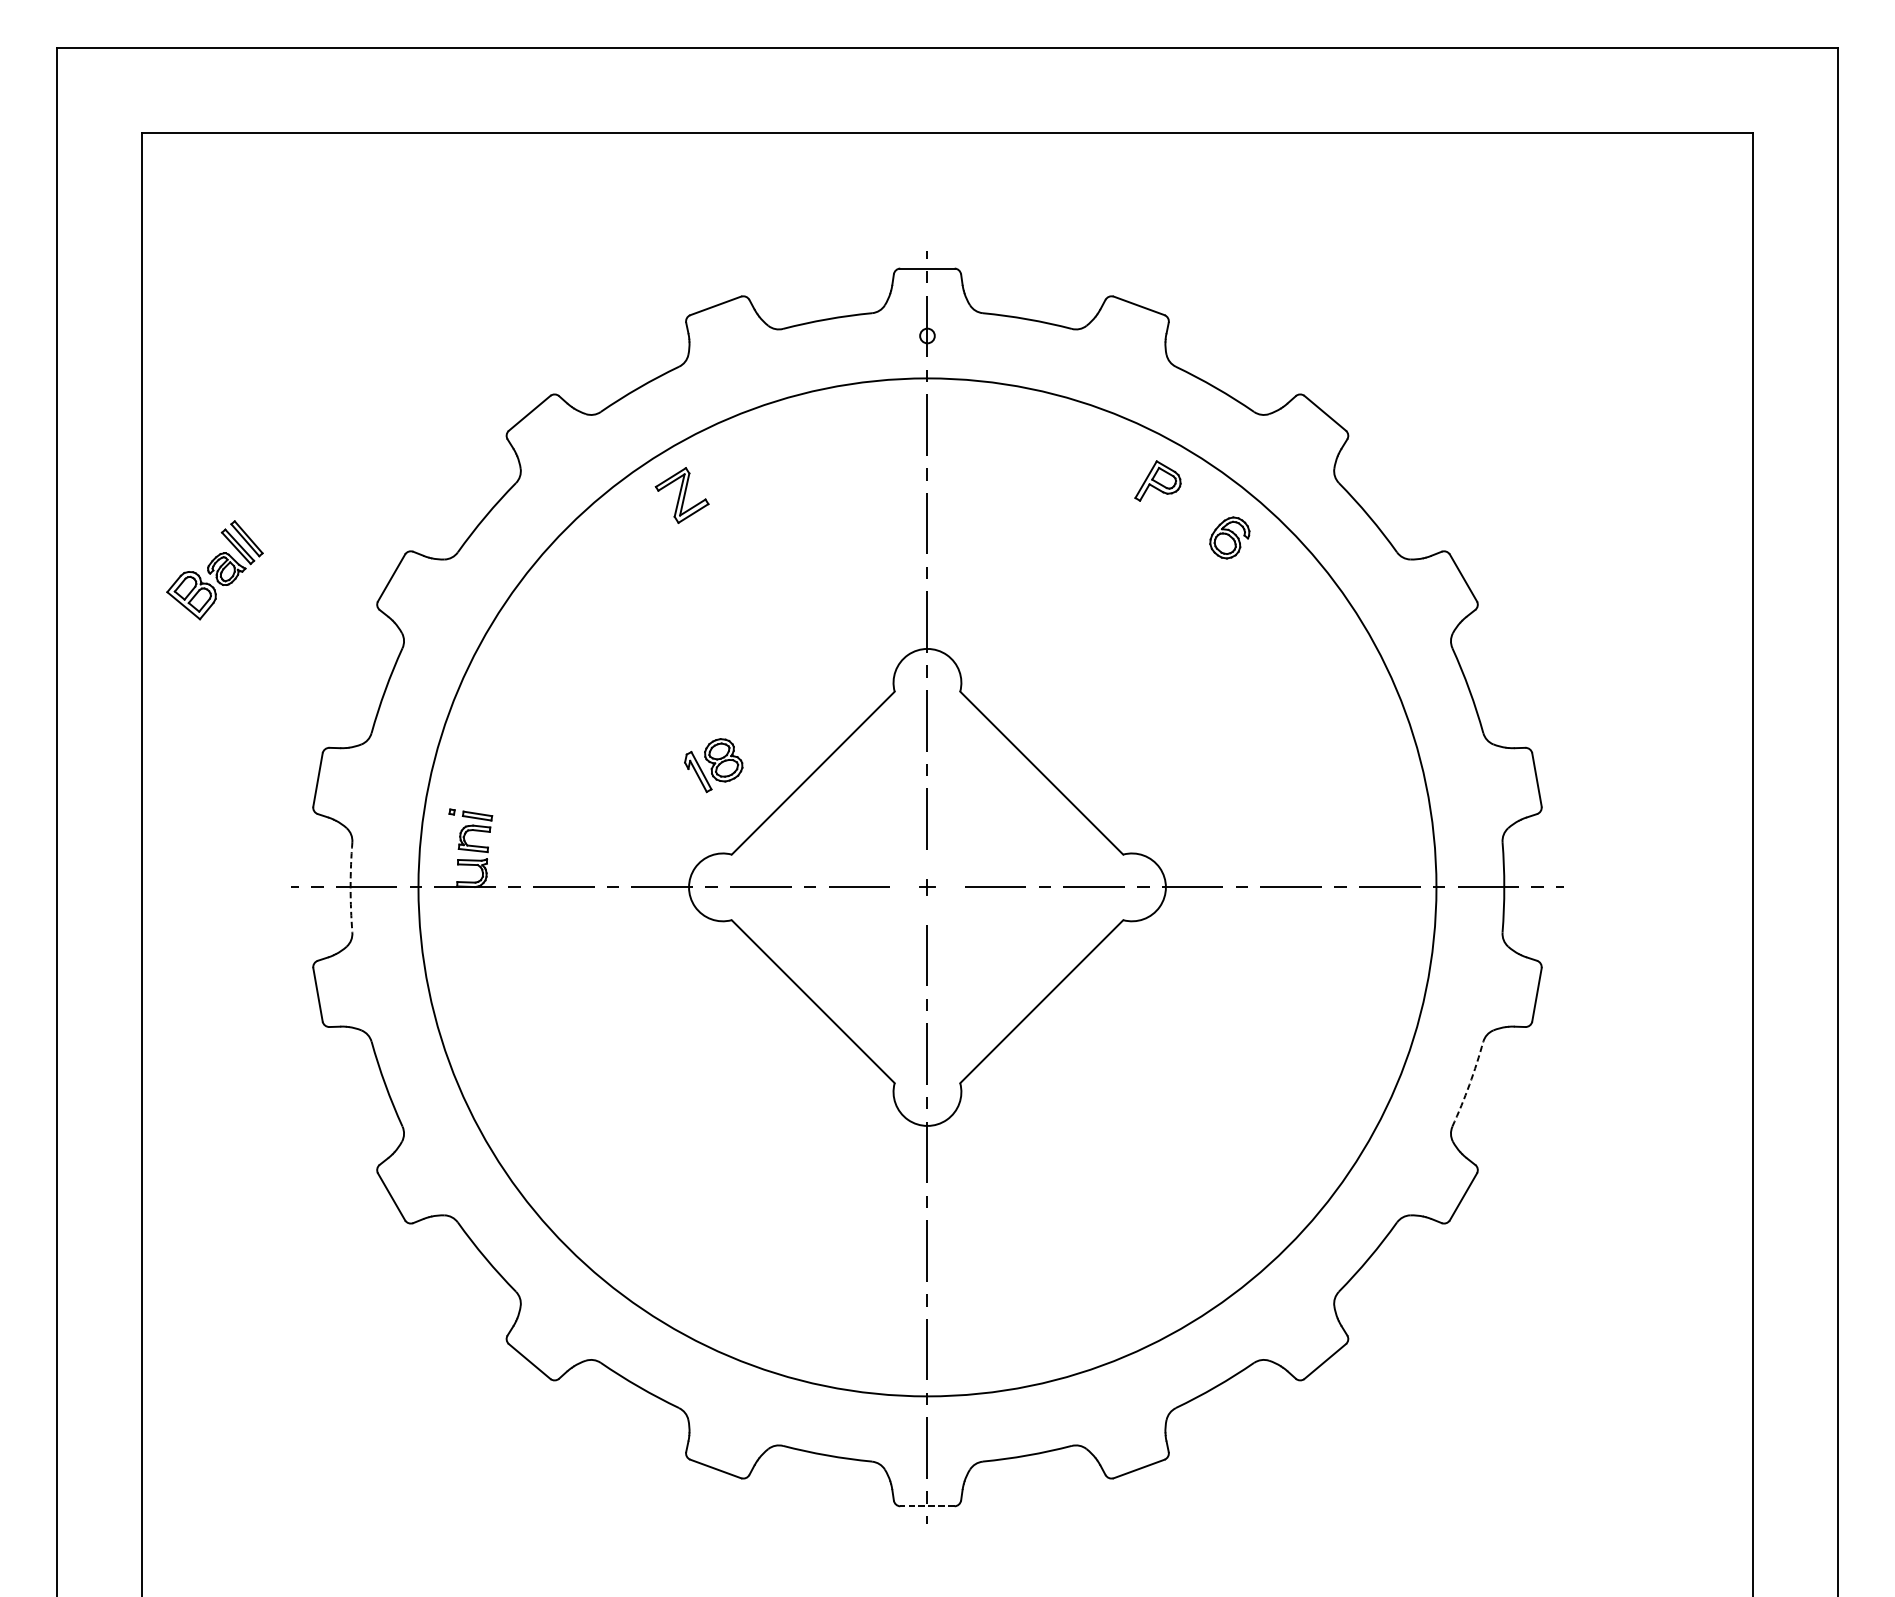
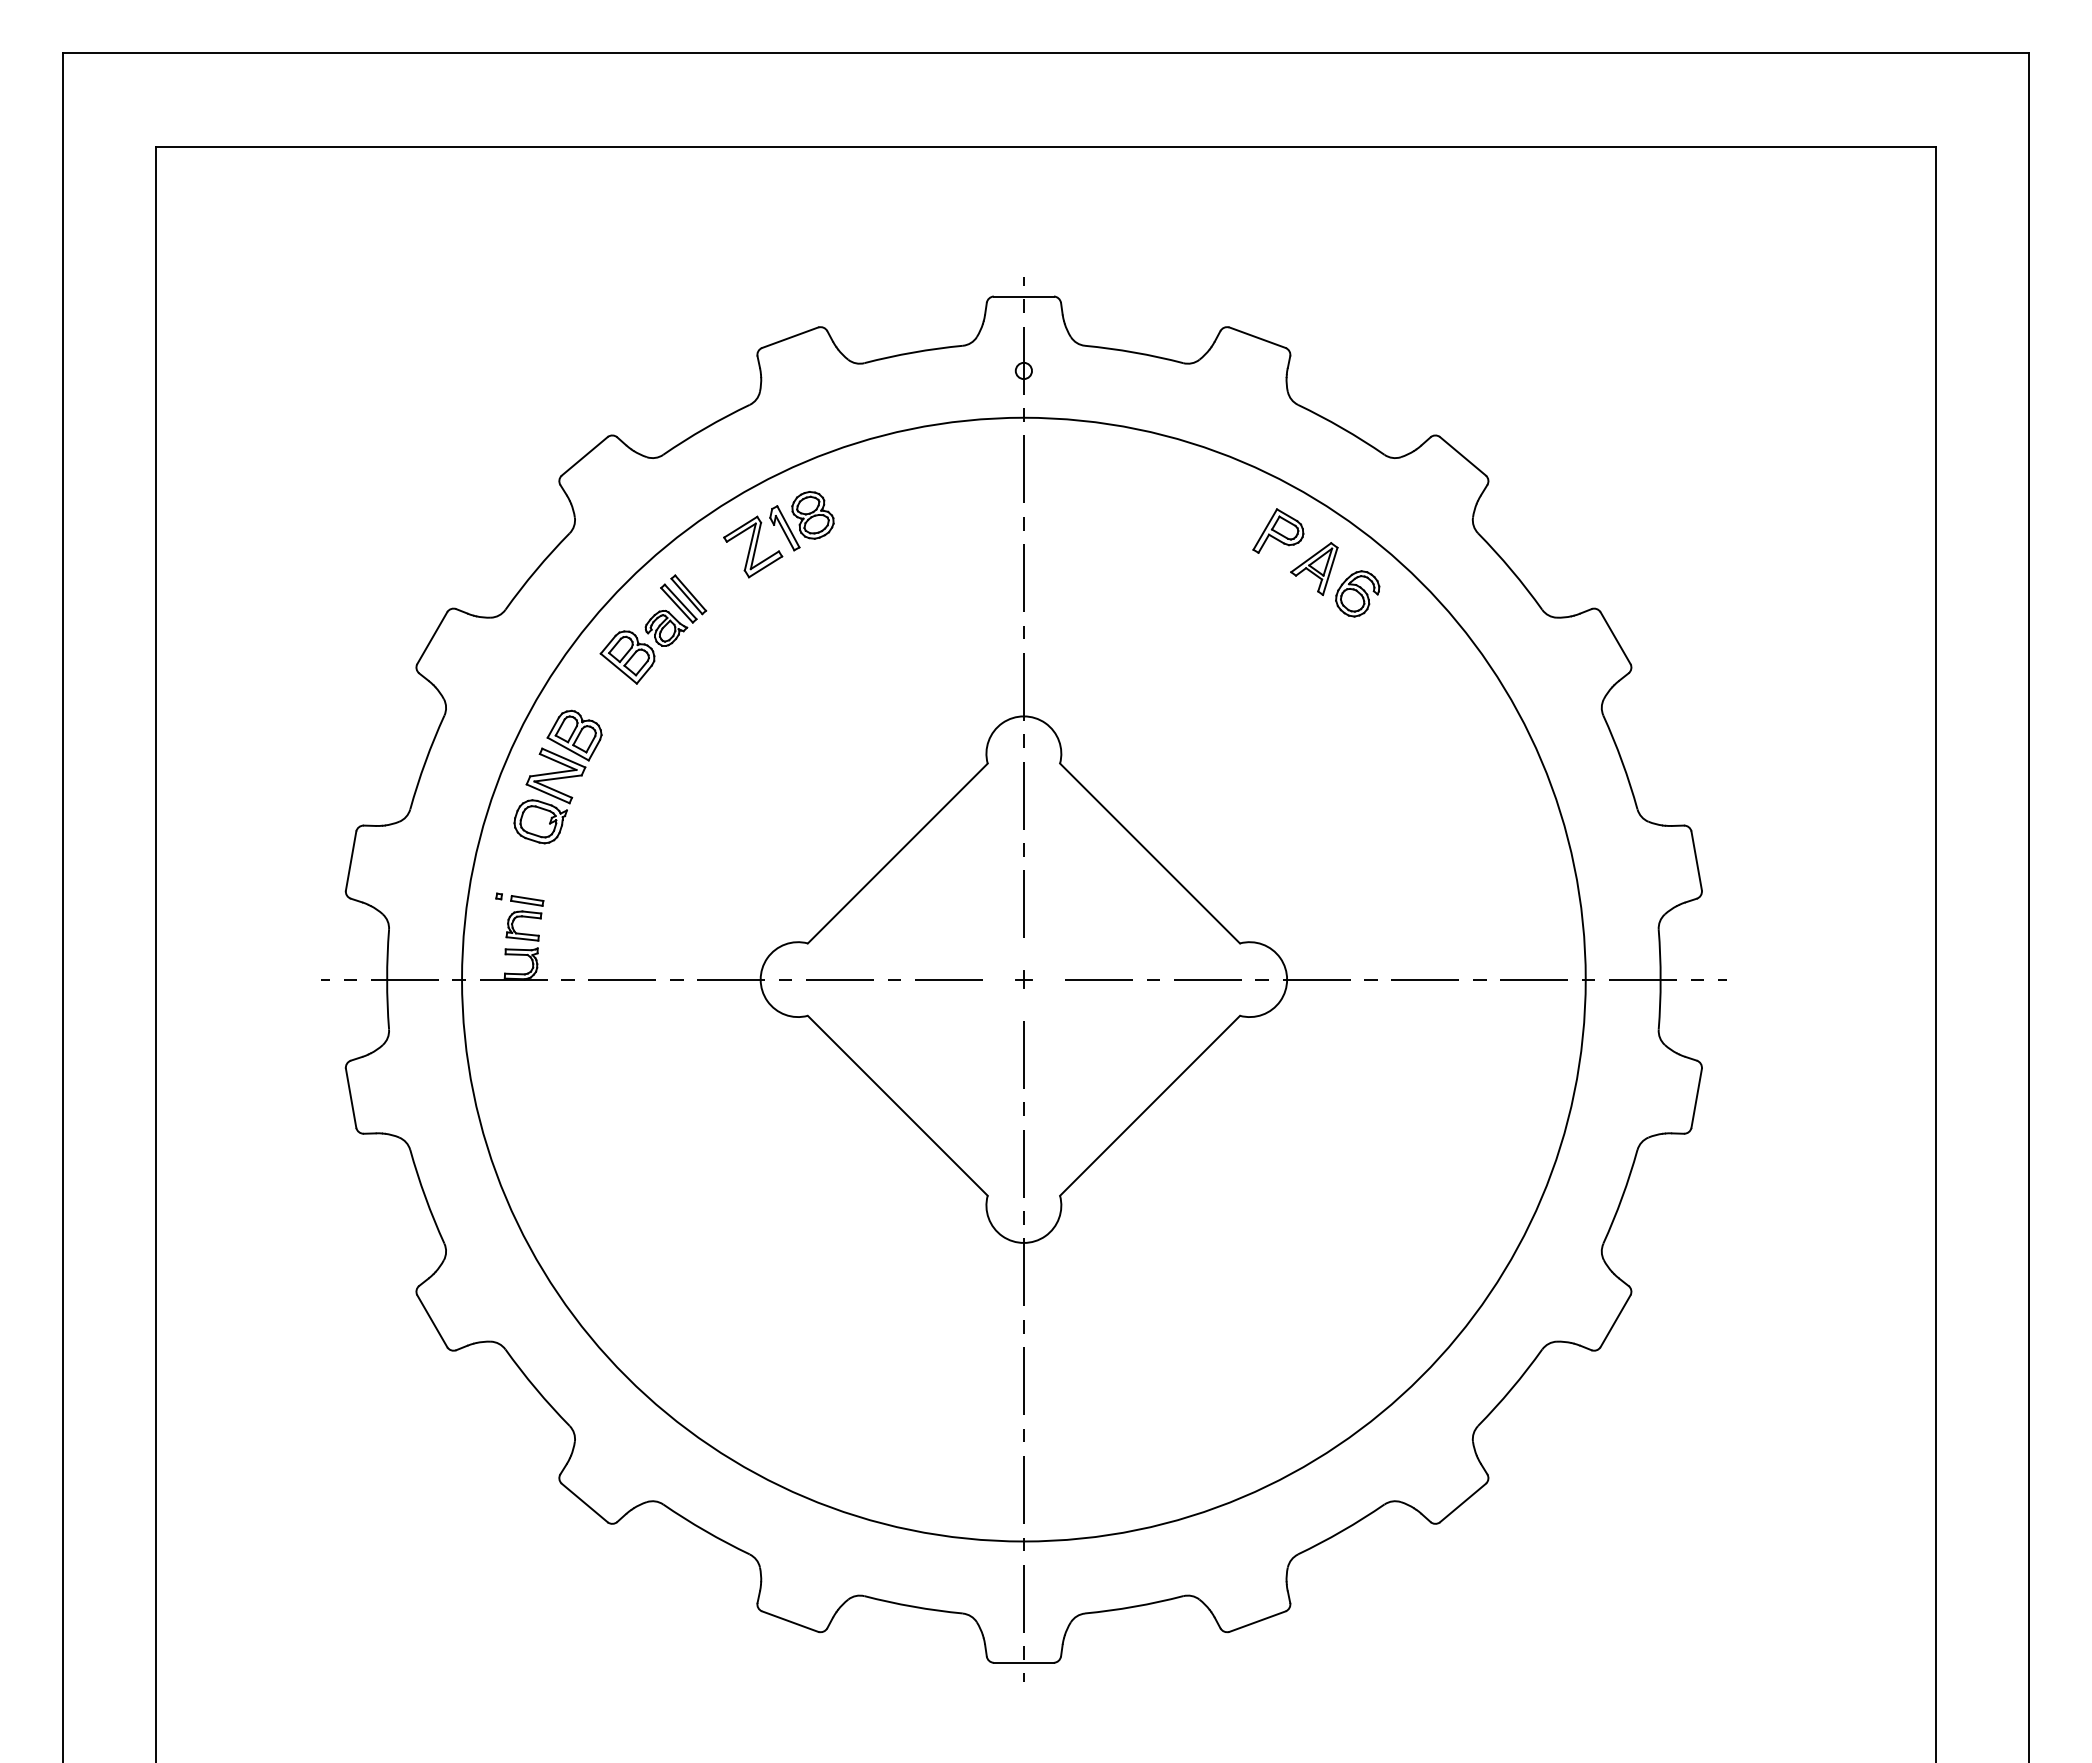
part: (1190, 515) -> (1314, 569), added
part: (215, 570) -> (653, 629), moved
part: (504, 703) -> (557, 776), added
part: (713, 765) -> (801, 521), moved
arc: (350, 887) -> (387, 979), dashed -> solid
arc: (1469, 1084) -> (1622, 1197), dashed -> solid
line: (927, 1506) -> (1023, 1662), dashed -> solid

